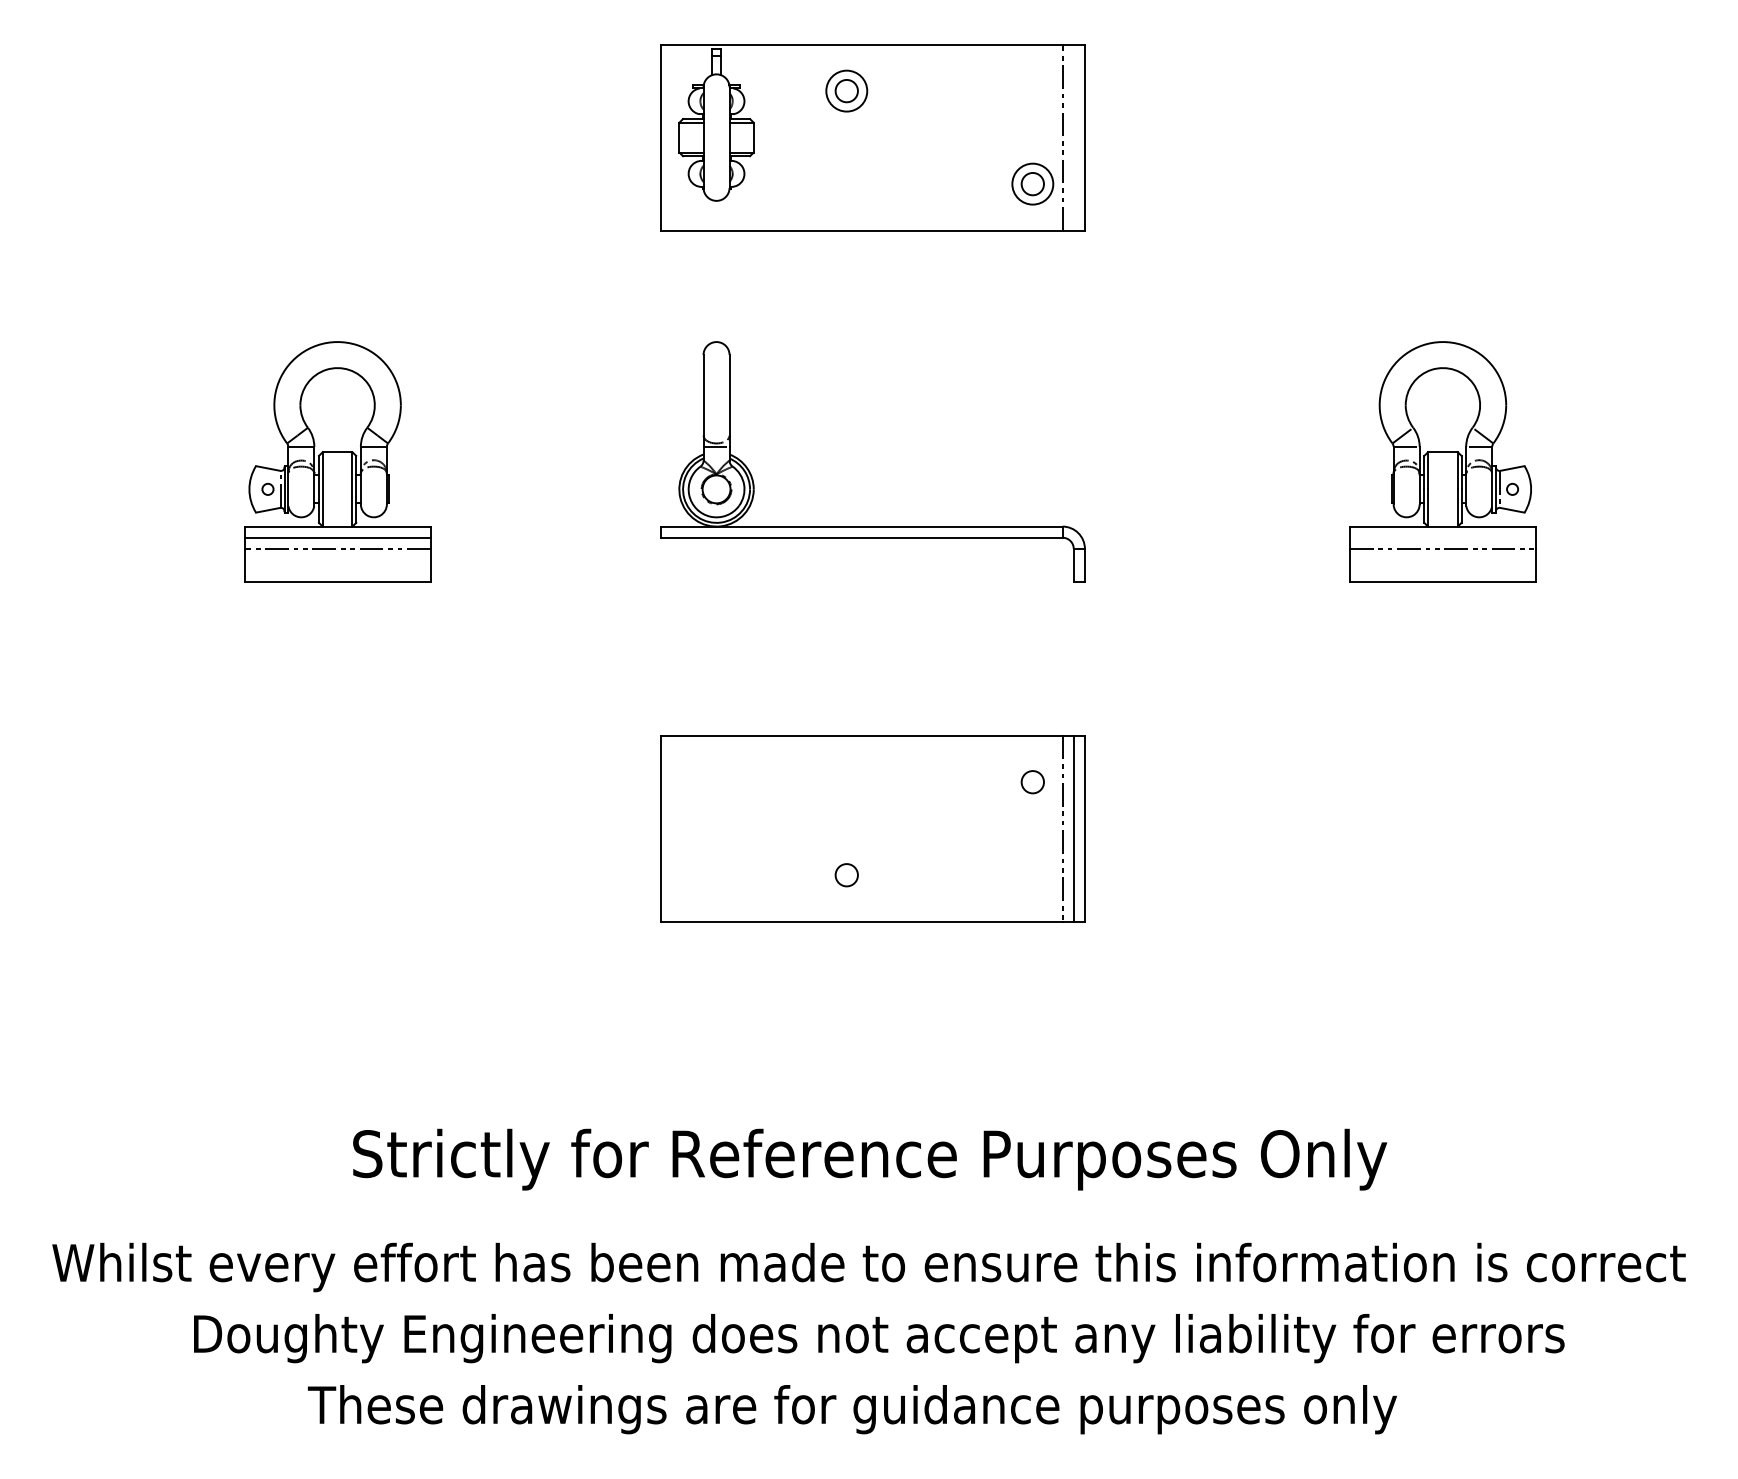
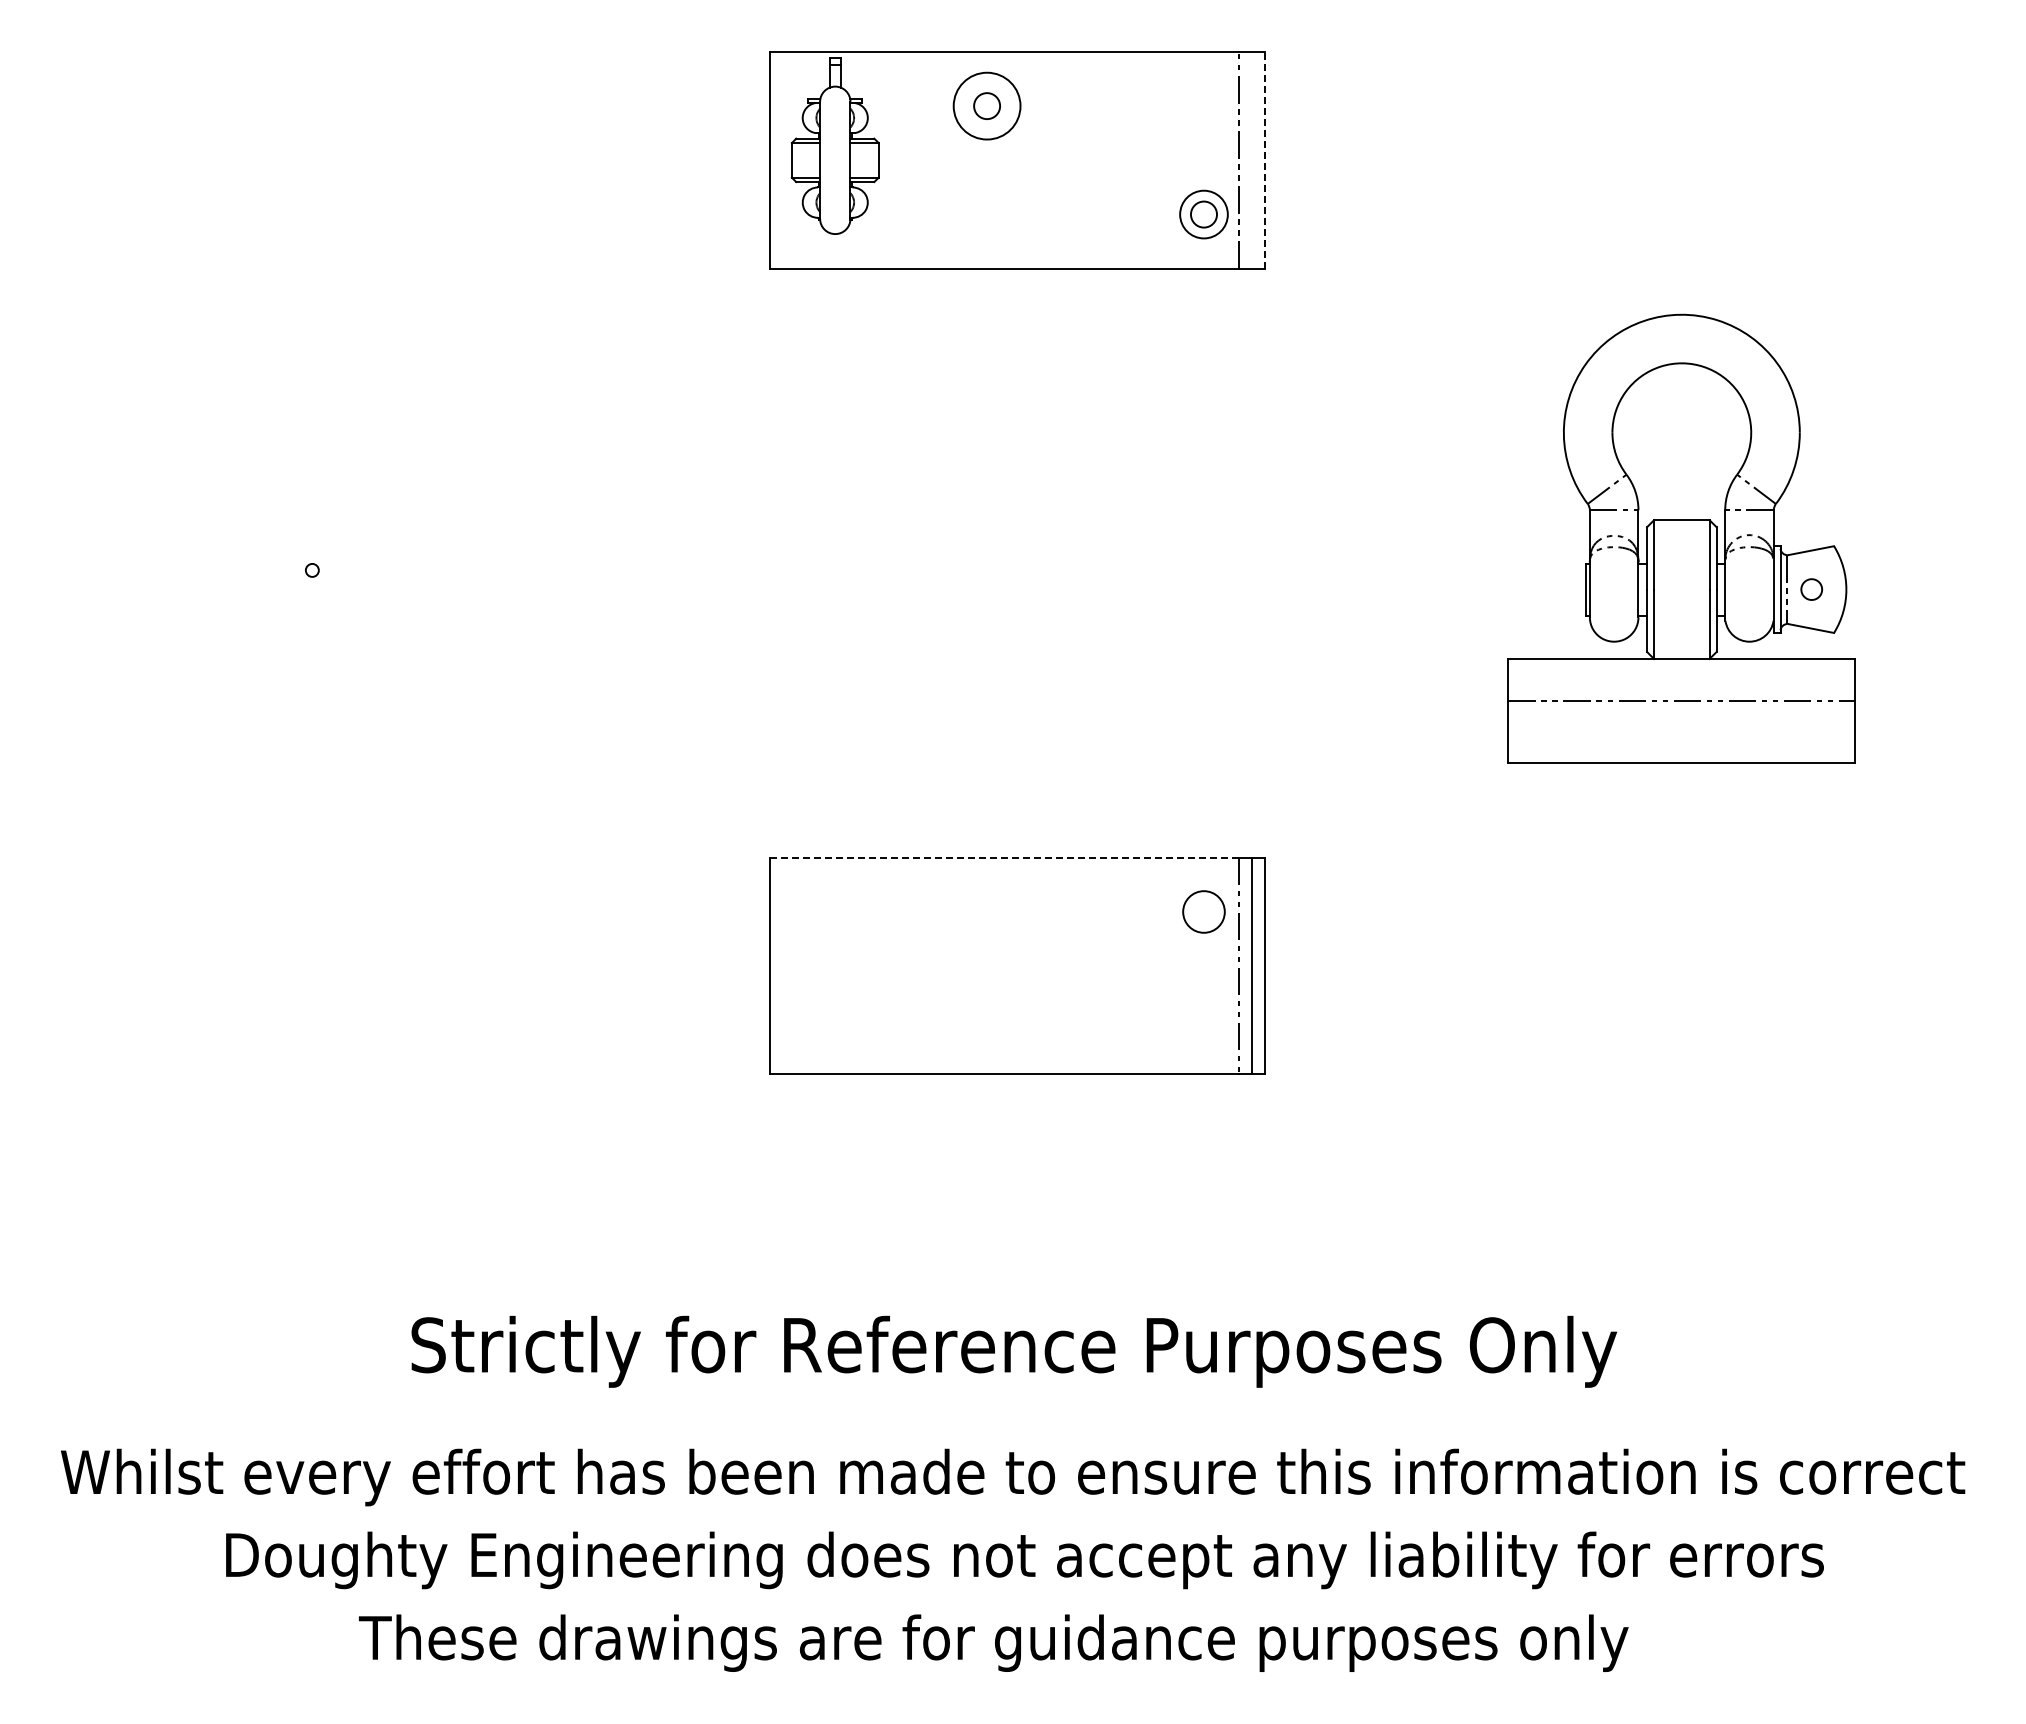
circle: (846, 91) -> (986, 106), size x1.4
line: (1084, 136) -> (1264, 159), solid -> dashed
part: (337, 462) -> (393, 538), removed
part: (1443, 462) -> (1682, 538), size x1.6
part: (872, 526) -> (1017, 613), removed
line: (860, 735) -> (1003, 857), solid -> dashed
circle: (1032, 781) -> (1203, 911), size x1.6
circle: (846, 875) -> (986, 1020), removed

